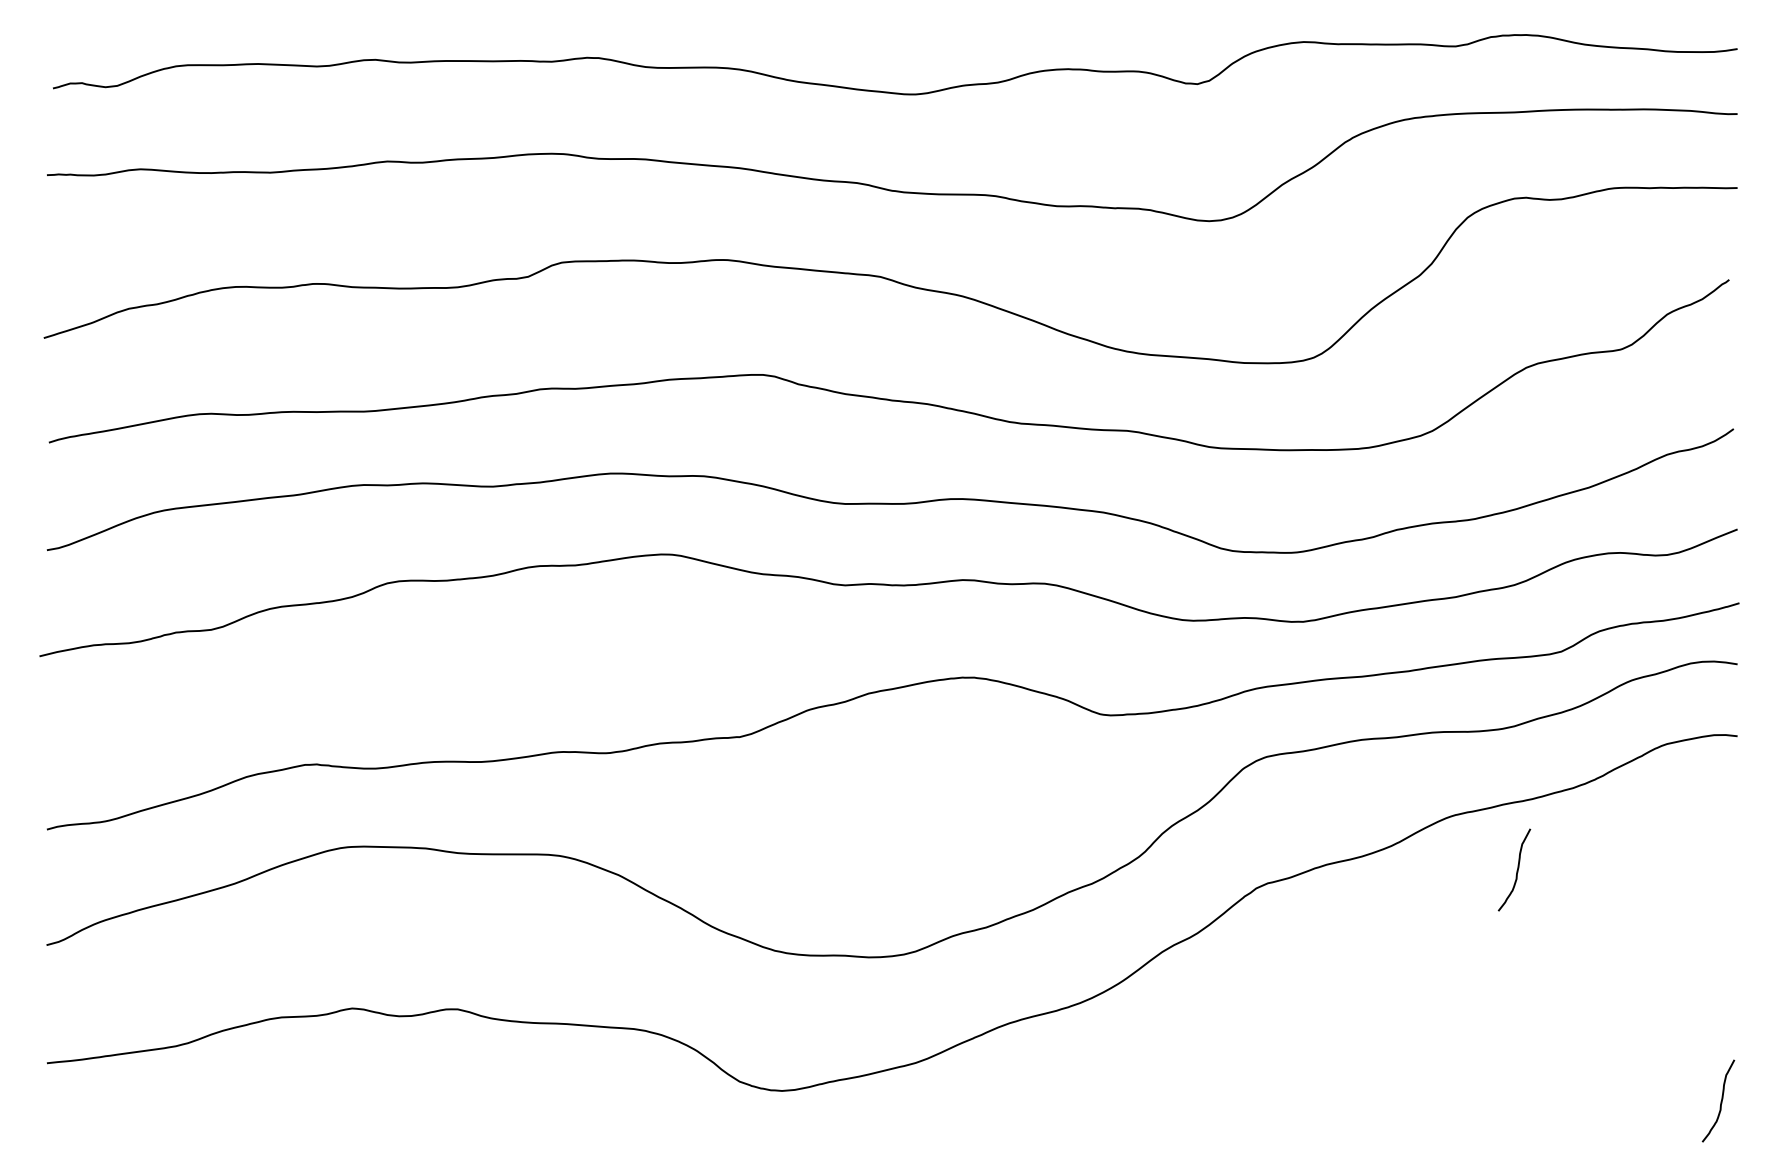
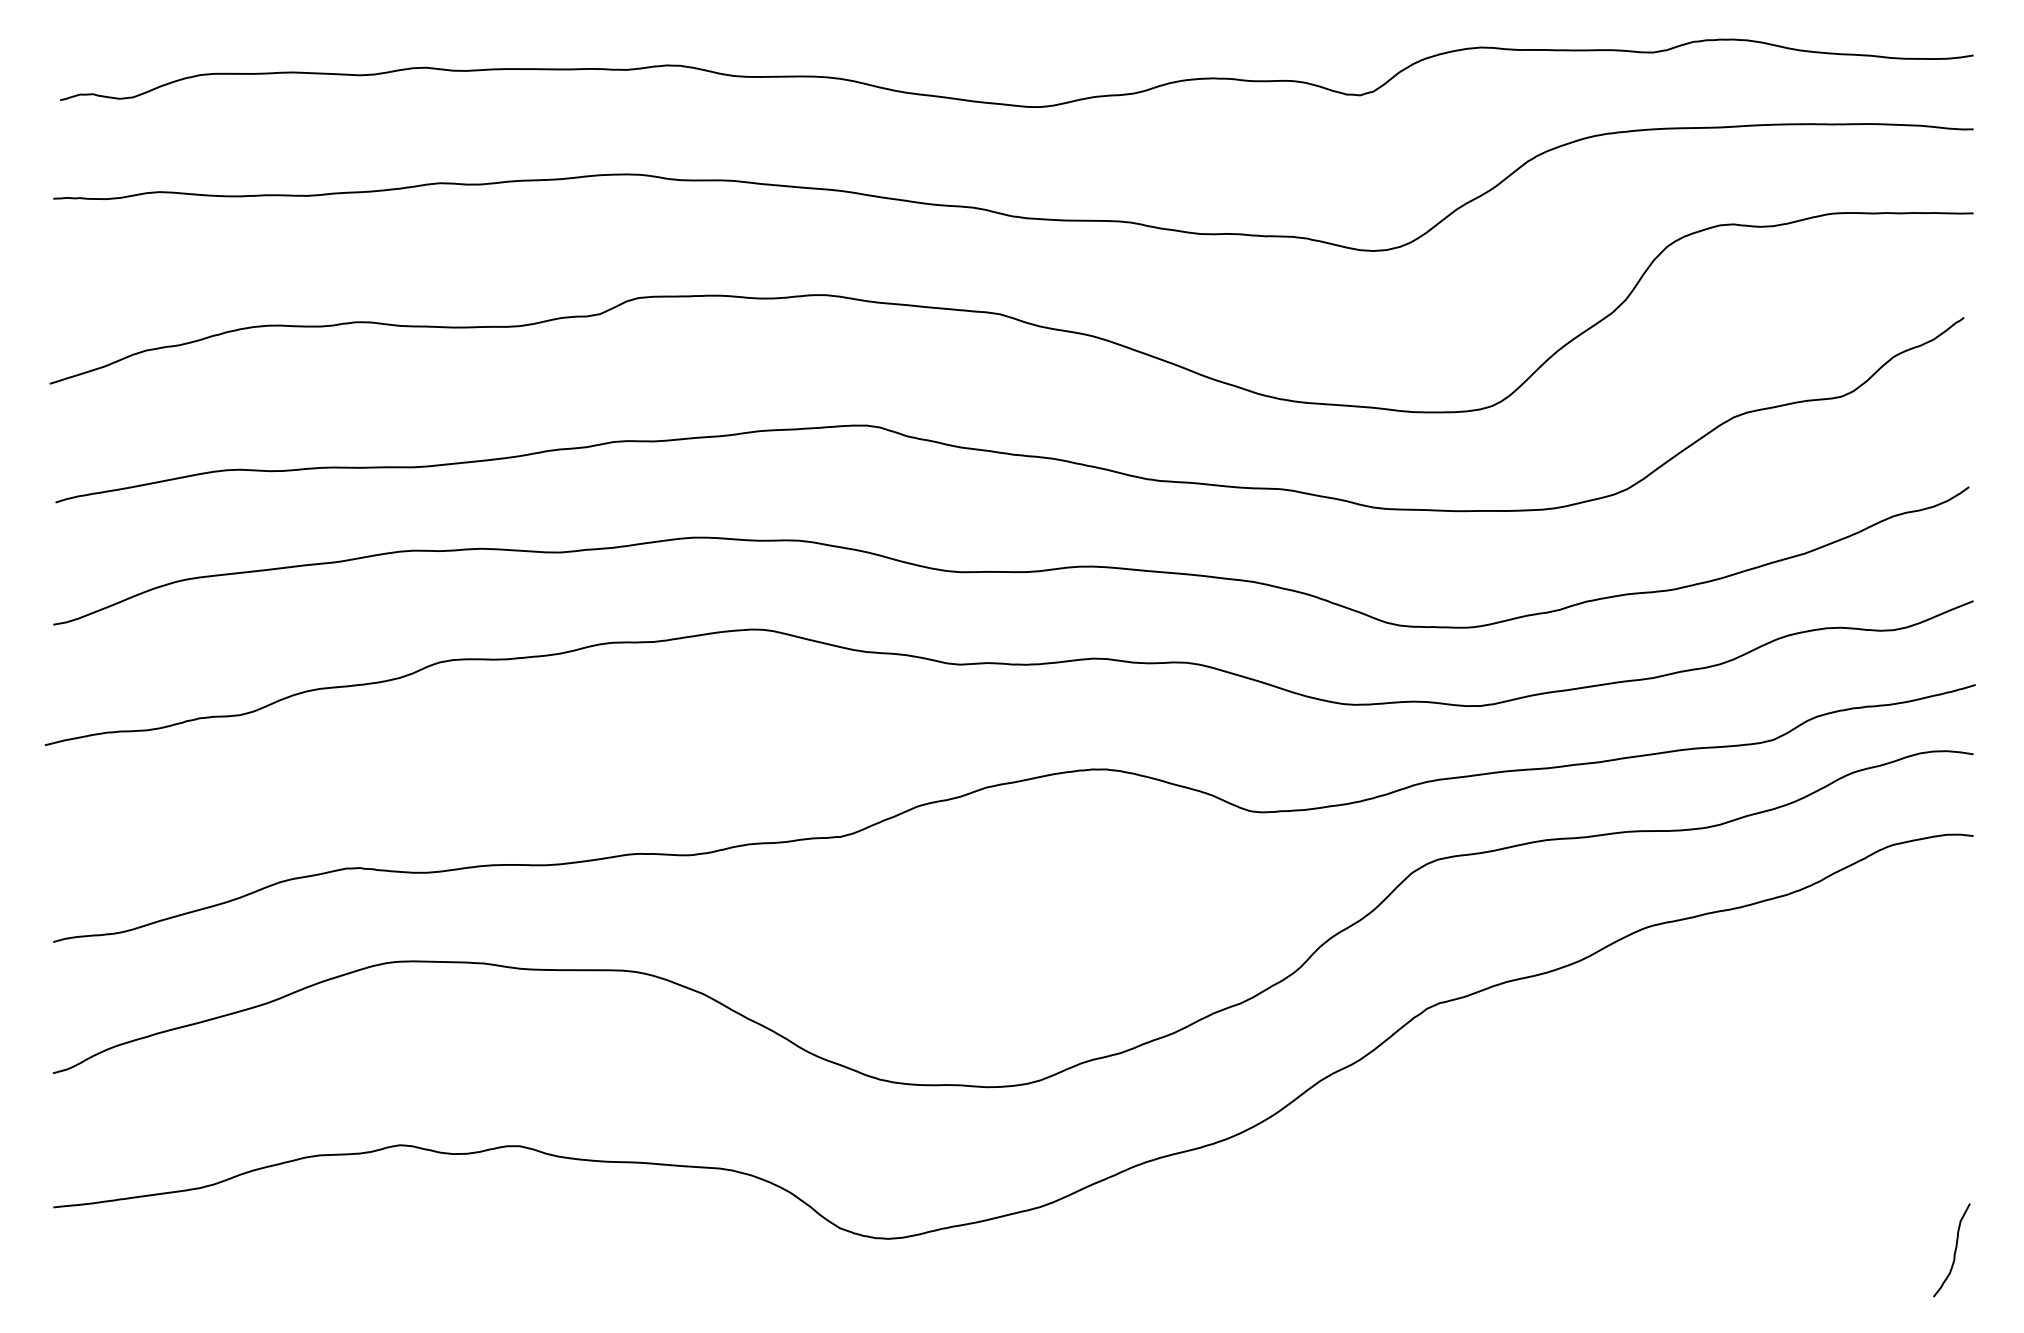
curve: (1516, 870) -> (1722, 988), removed

